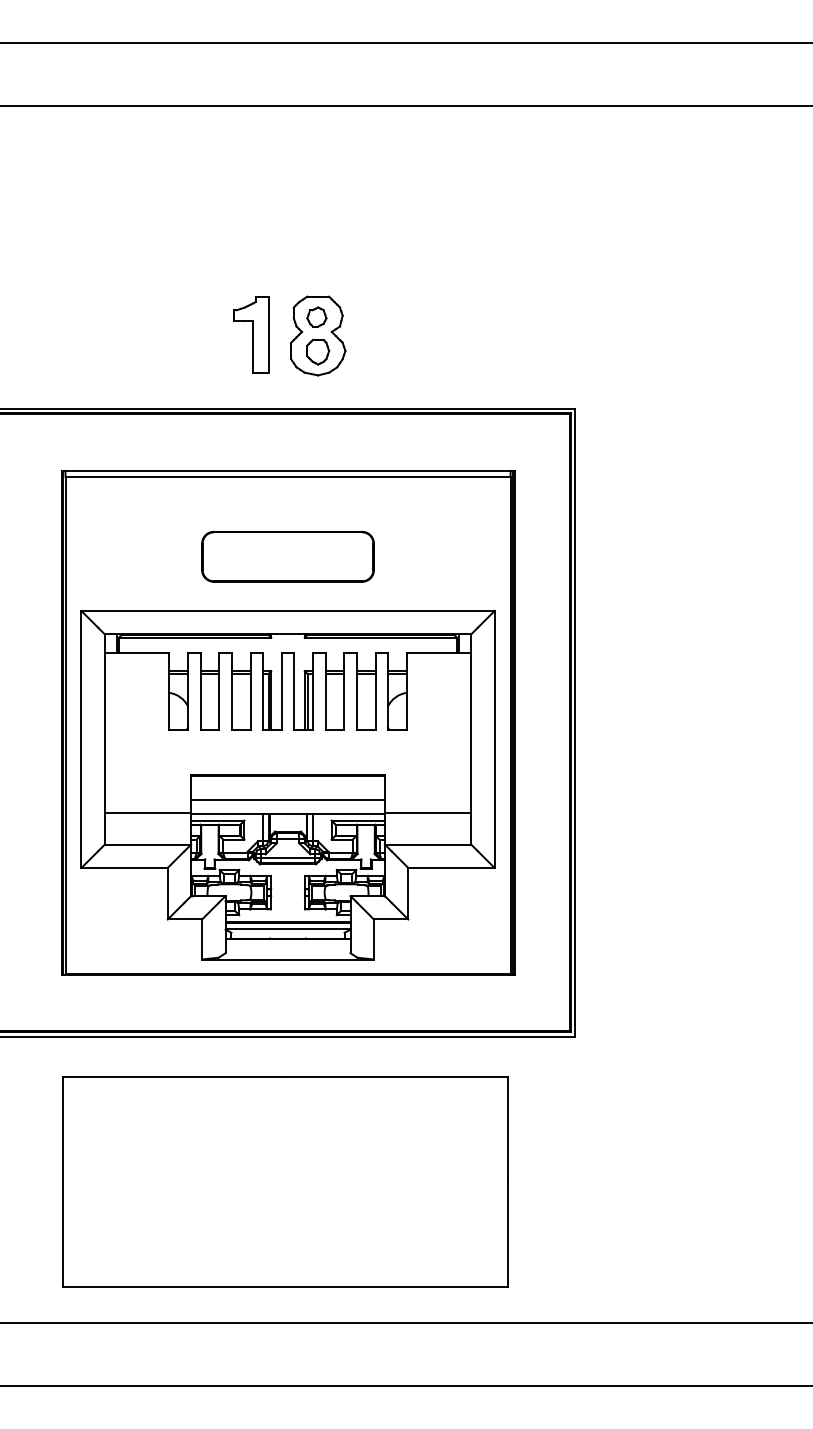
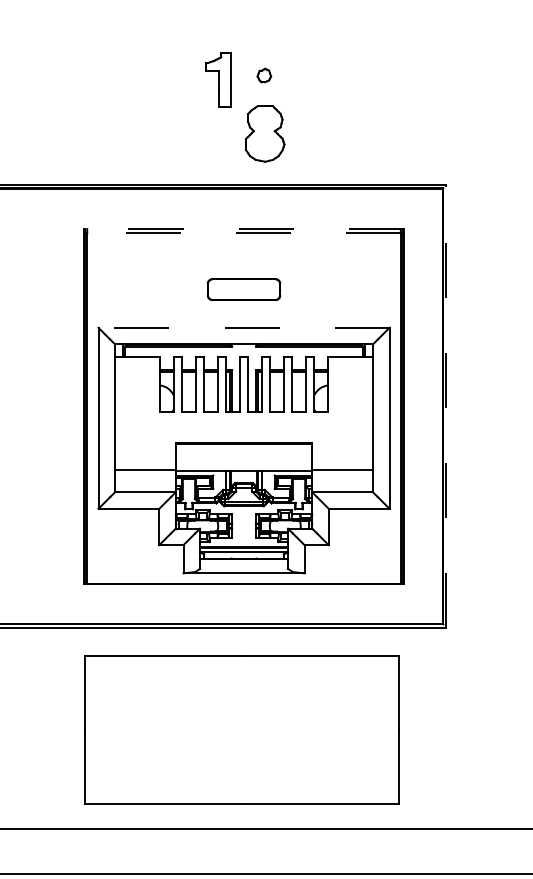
part: (316, 316) -> (264, 75), moved
part: (251, 334) -> (218, 80), moved
part: (318, 352) -> (265, 145), removed
line: (287, 470) -> (243, 228), solid -> dashed
line: (287, 477) -> (243, 233), solid -> dashed
part: (287, 556) -> (243, 289), size x0.6
line: (288, 611) -> (244, 328), solid -> dashed
line: (575, 722) -> (446, 406), solid -> dashed
line: (287, 799) -> (243, 460), removed

